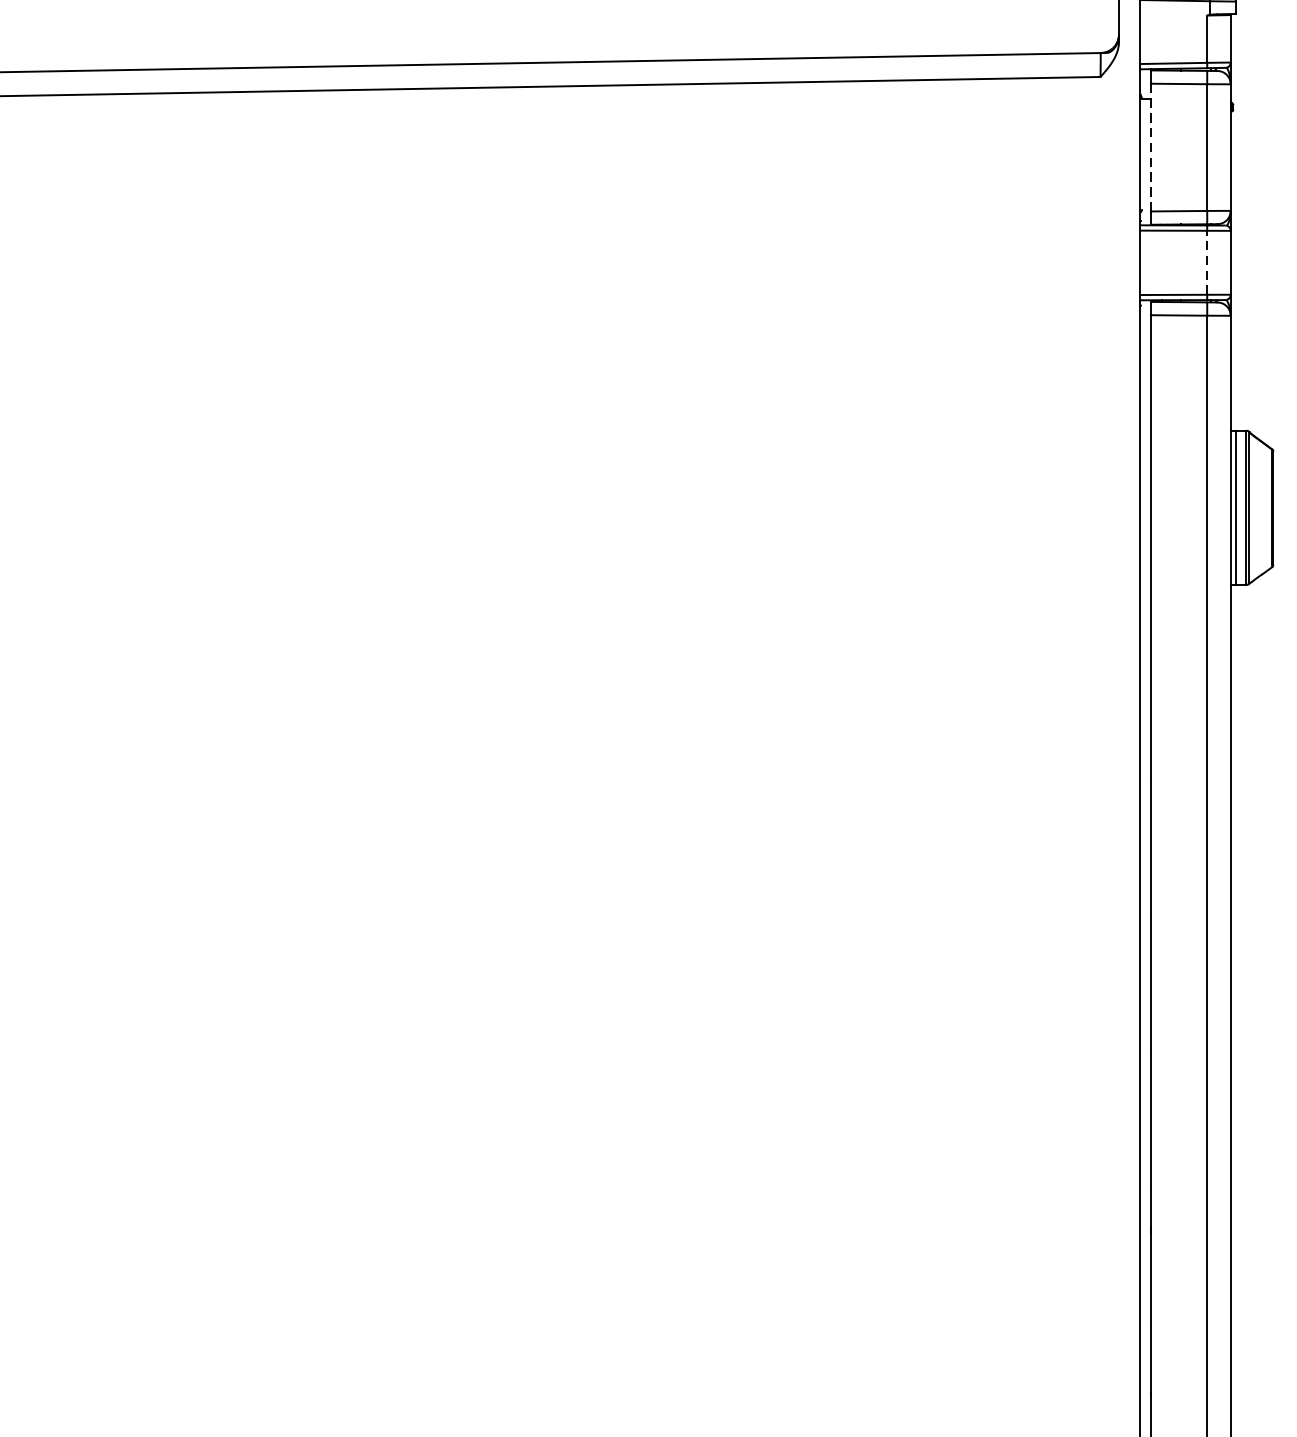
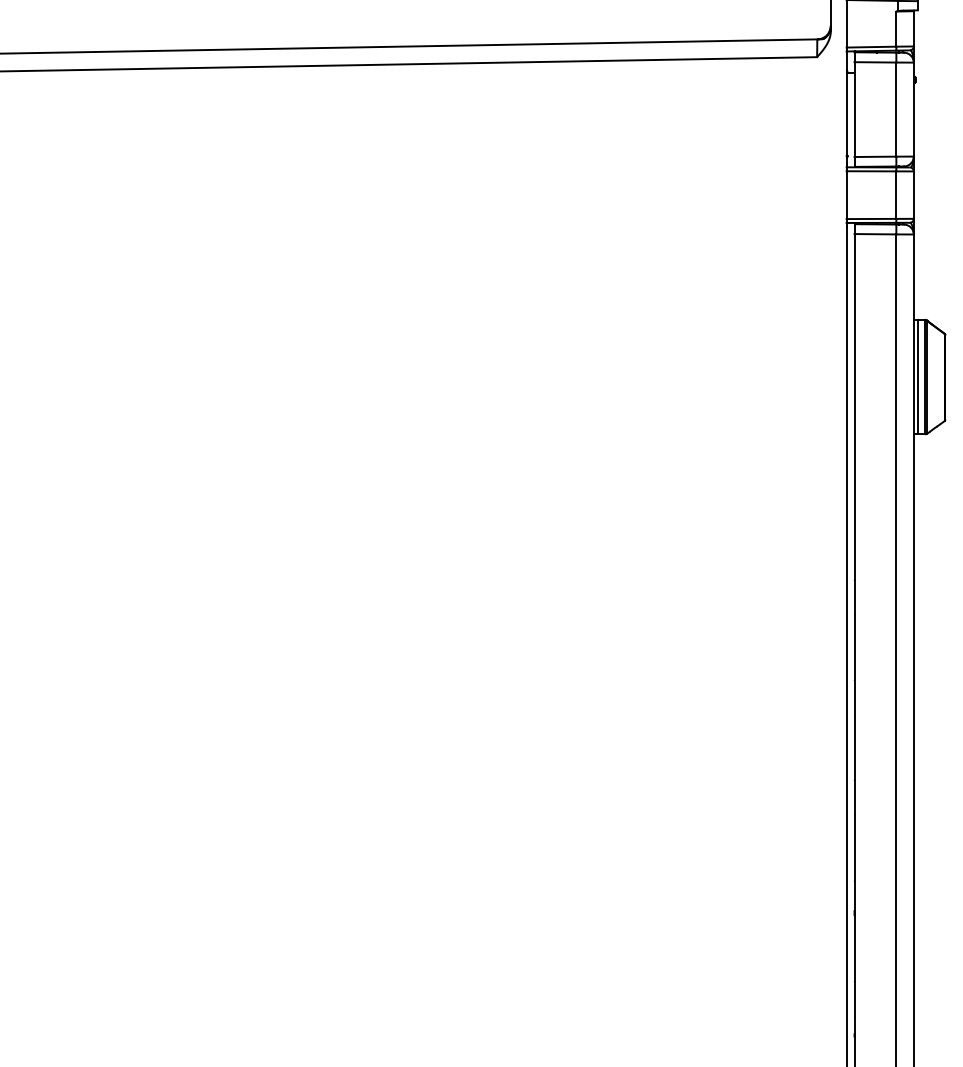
line: (1150, 147) -> (854, 109), dashed -> solid
line: (1207, 263) -> (896, 195), dashed -> solid

